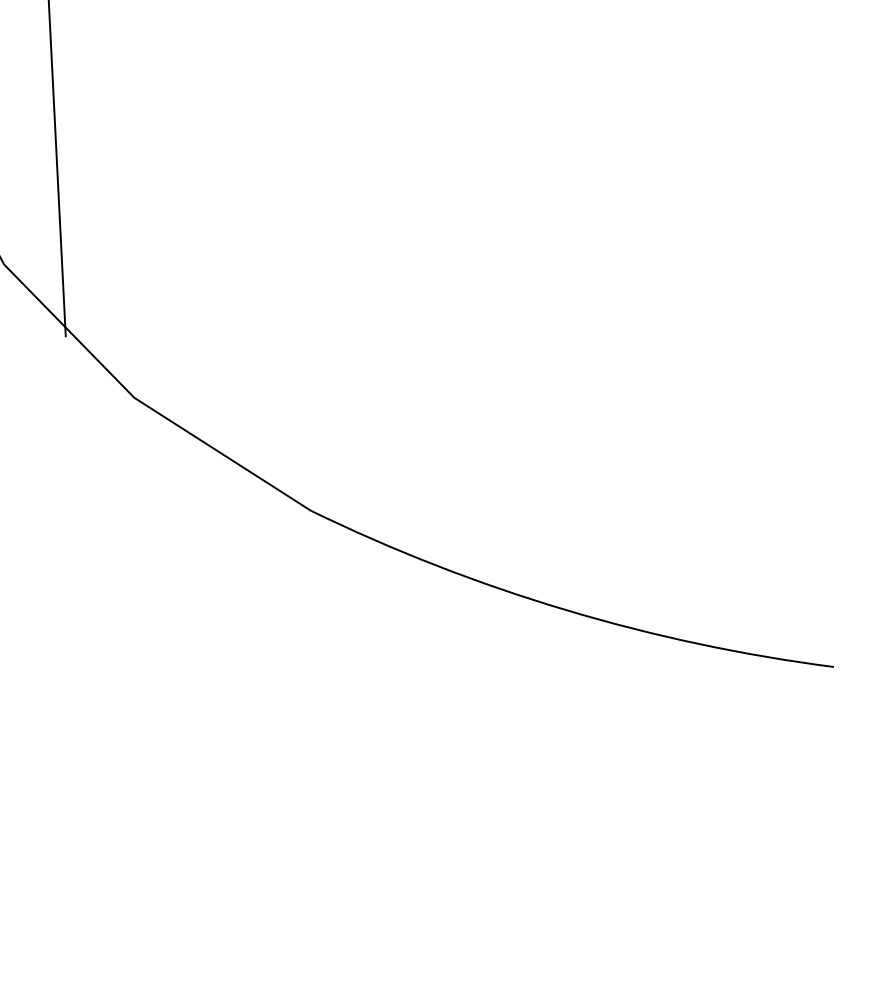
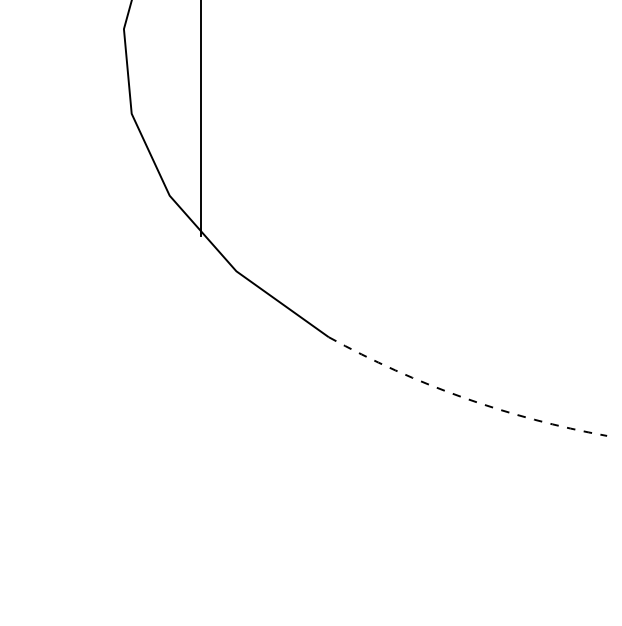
arc: (565, 609) -> (463, 397), solid -> dashed

